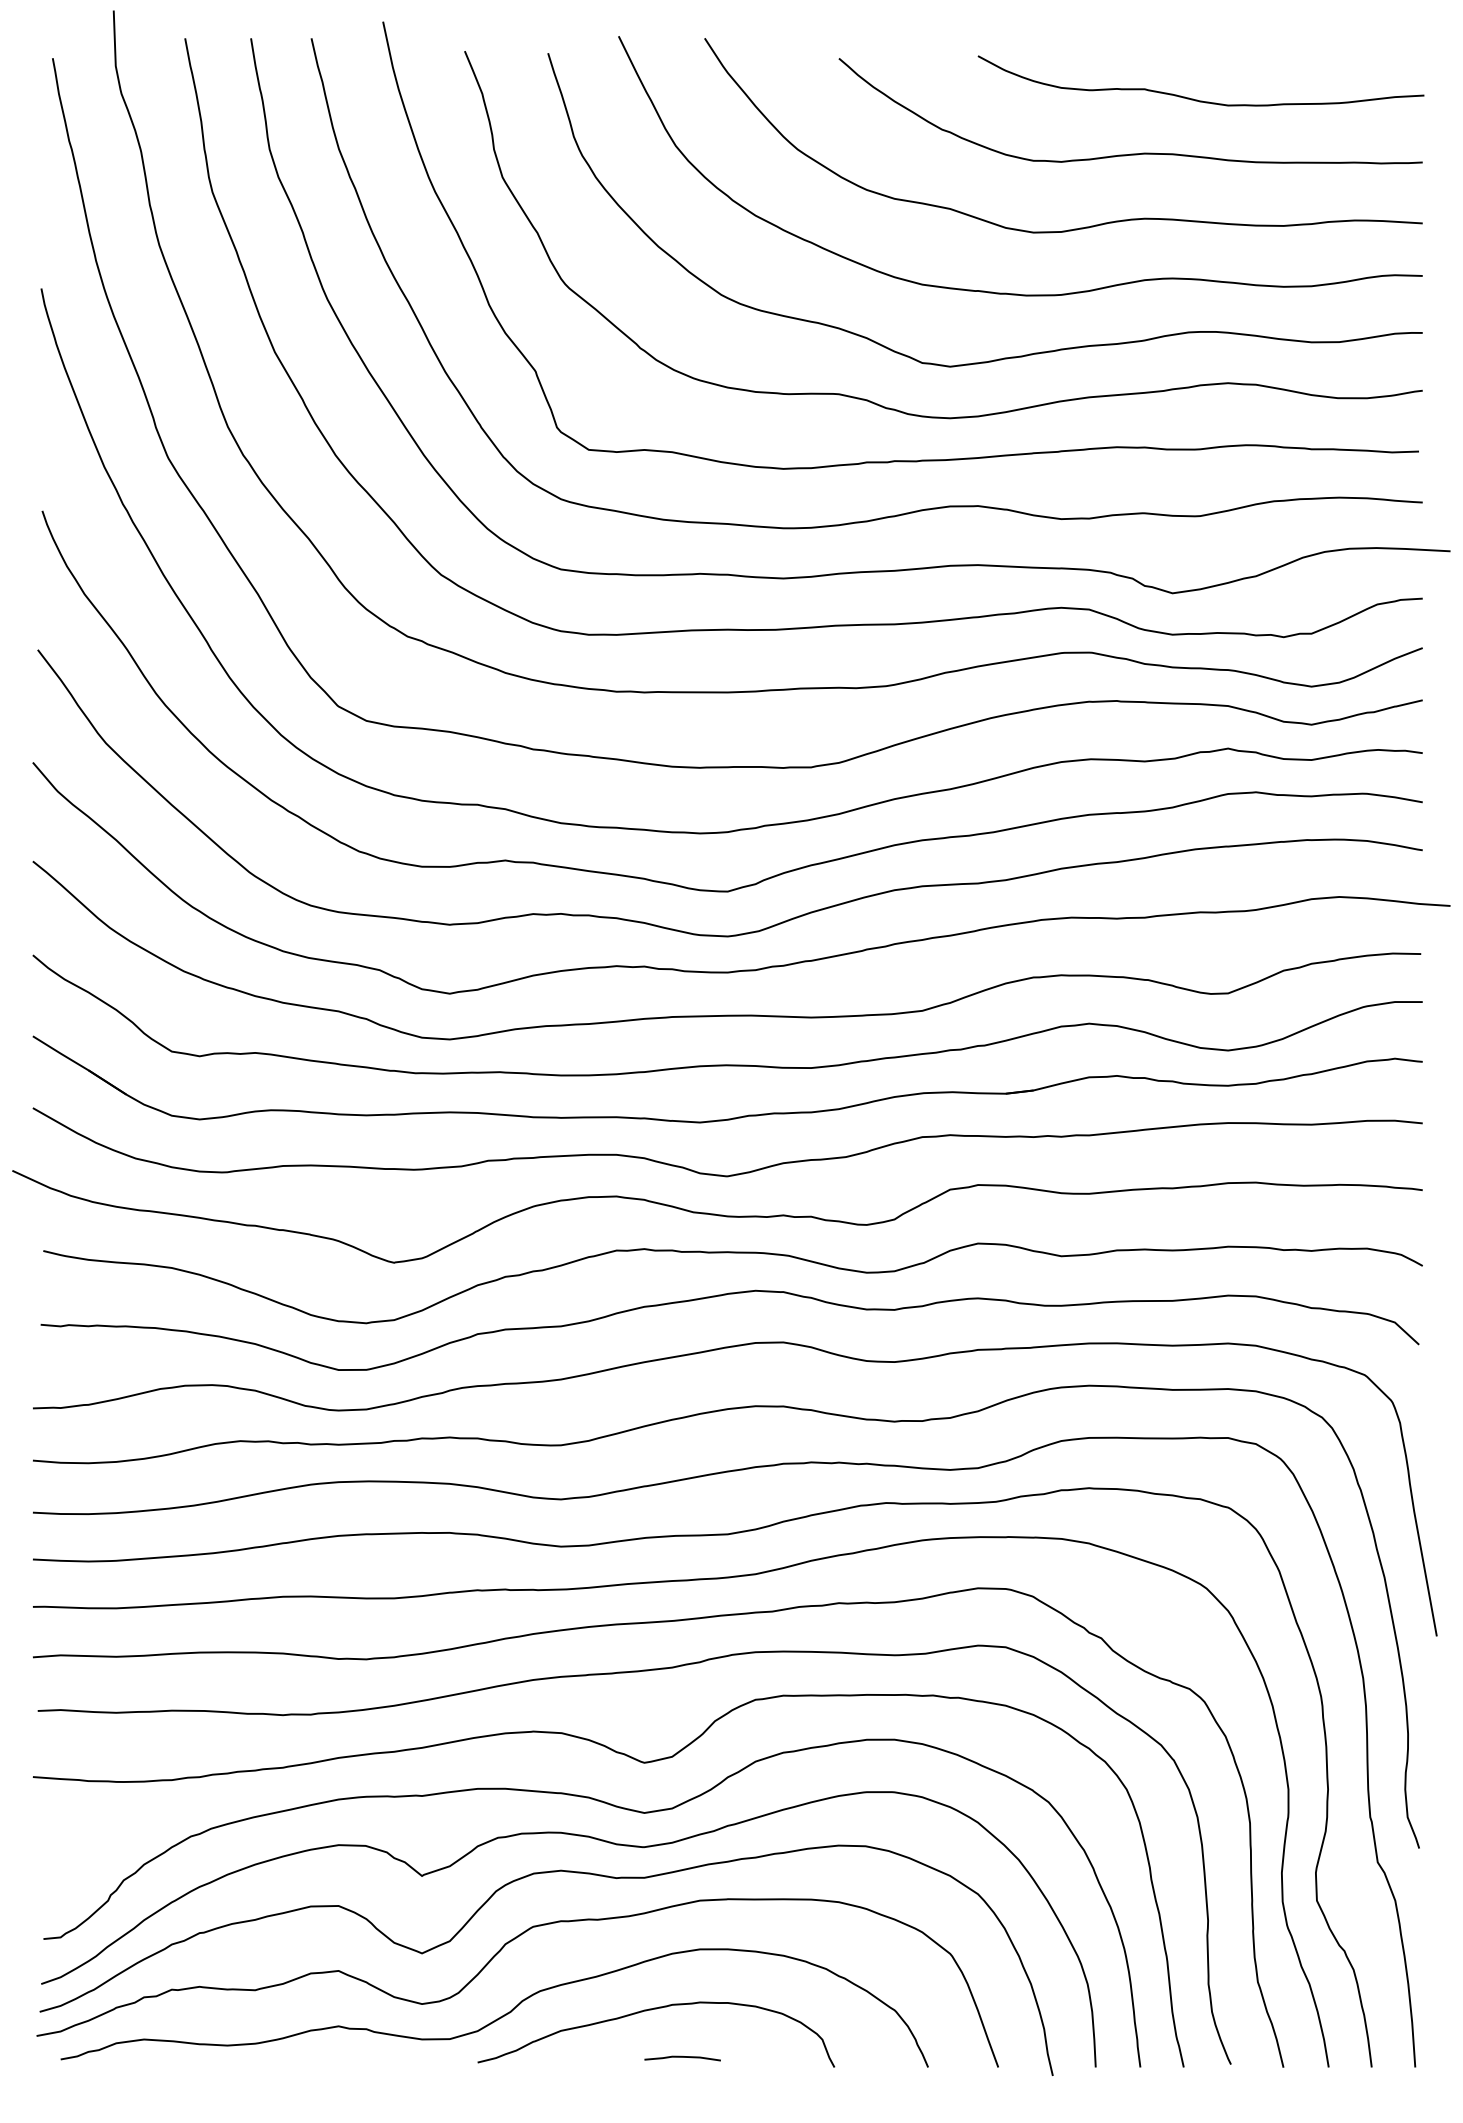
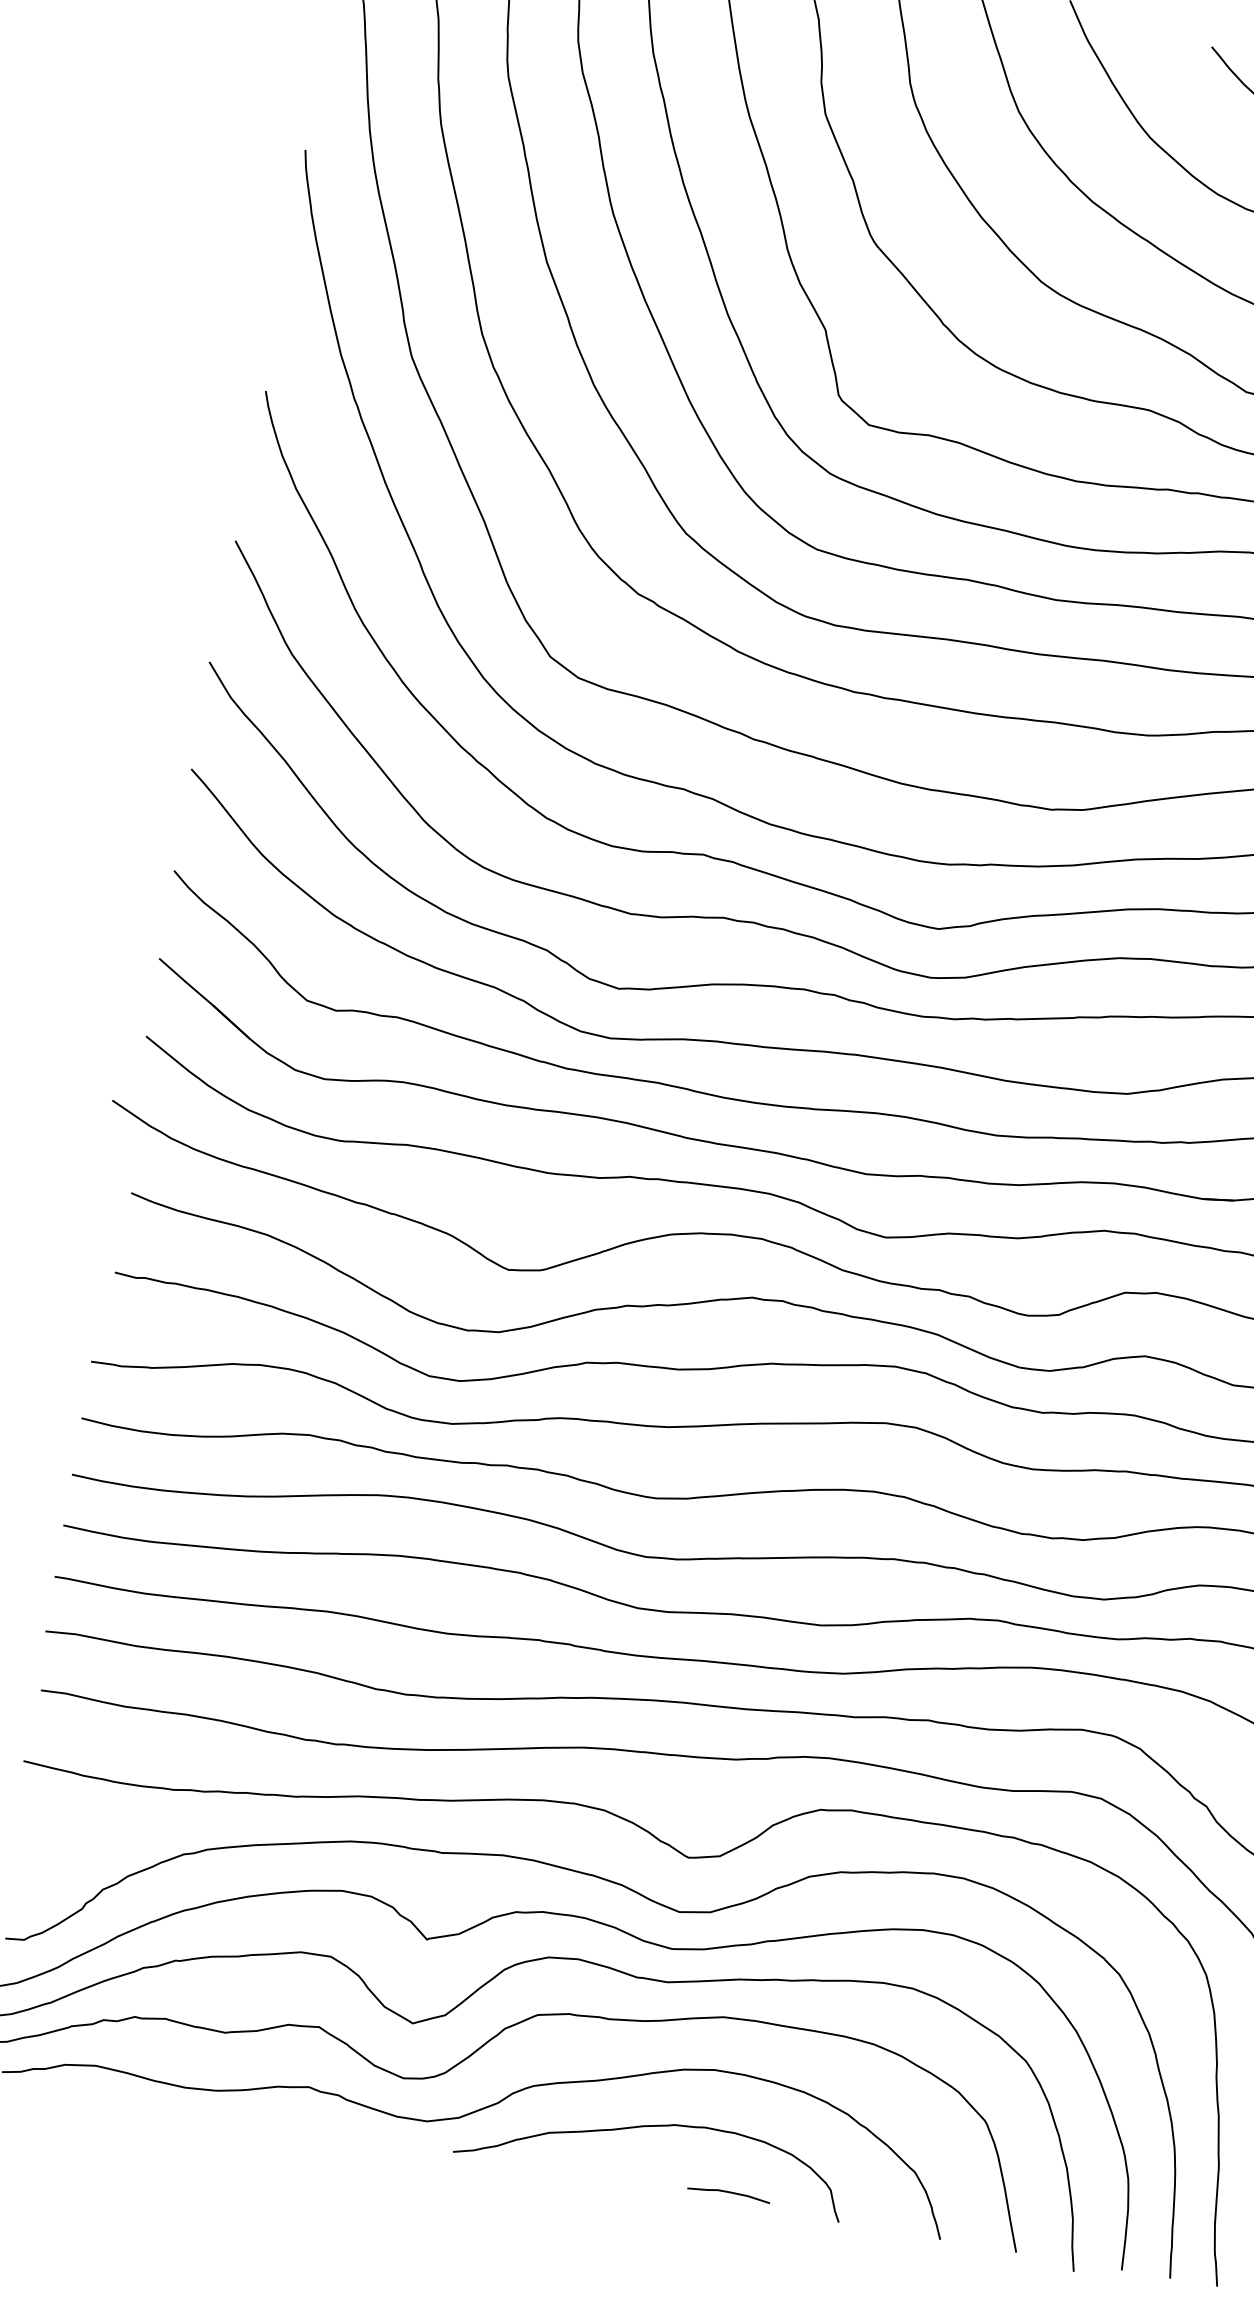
curve: (682, 2057) -> (728, 2192), moved

